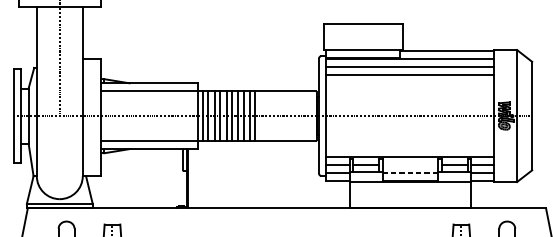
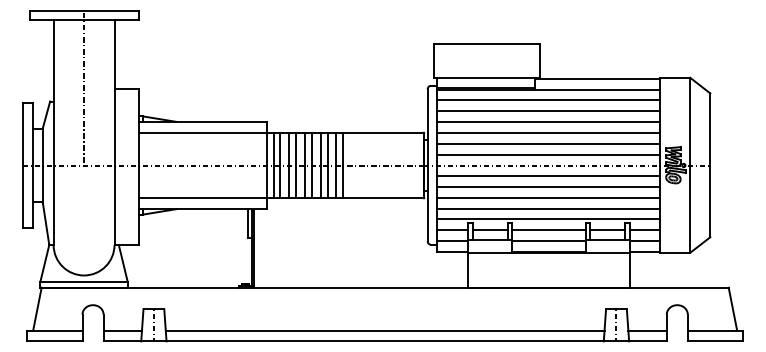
line: (410, 83) -> (548, 122), added
line: (410, 92) -> (548, 133), added
line: (410, 99) -> (548, 143), added
line: (410, 107) -> (548, 154), added
line: (410, 124) -> (548, 176), added
line: (410, 132) -> (548, 187), added
line: (410, 140) -> (548, 197), added
line: (410, 148) -> (548, 208), added
line: (410, 165) -> (548, 230), added
line: (410, 173) -> (549, 241), dashed -> solid

